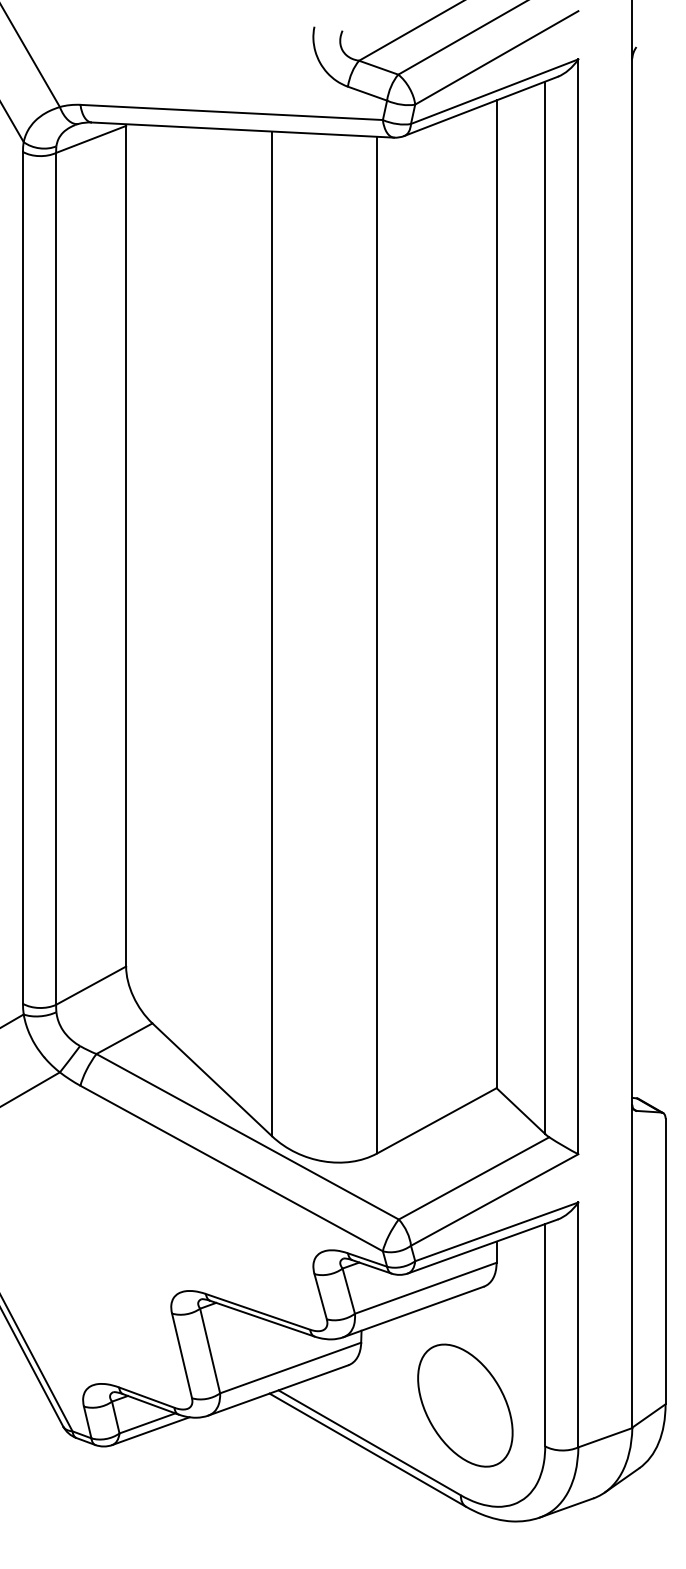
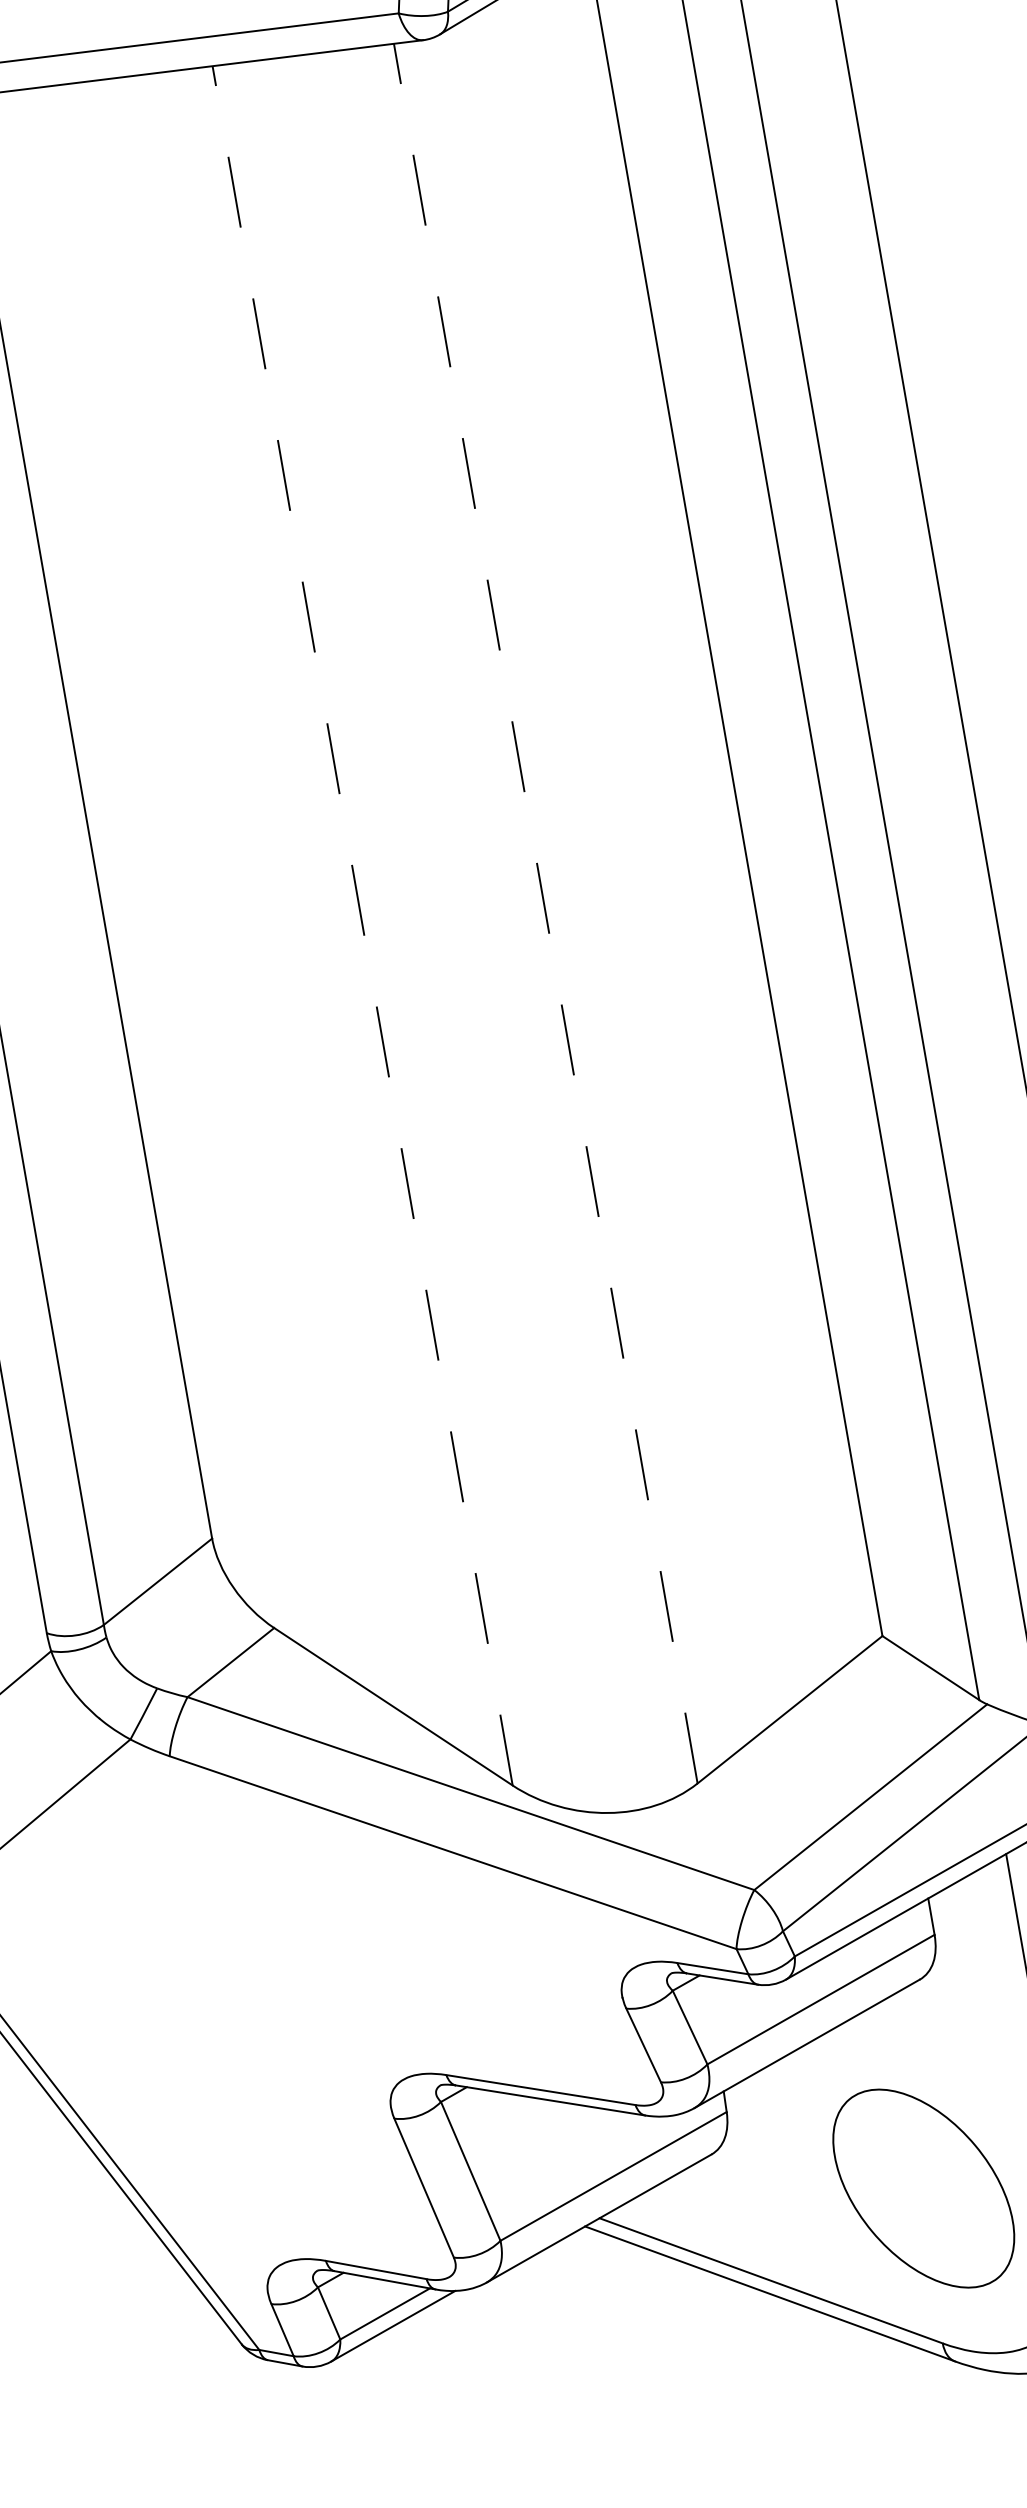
line: (272, 633) -> (363, 924), solid -> dashed
line: (377, 644) -> (546, 912), solid -> dashed

